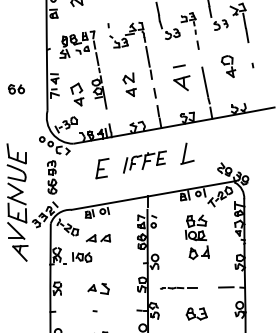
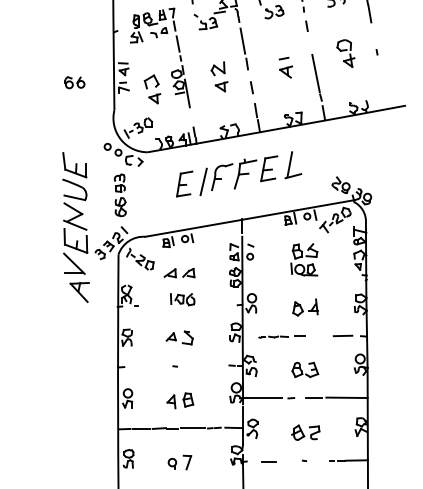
part: (181, 77) -> (285, 67), size x0.62
part: (144, 161) -> (238, 175), size x1.43
part: (199, 252) -> (305, 307), moved
part: (82, 257) -> (182, 299), moved

